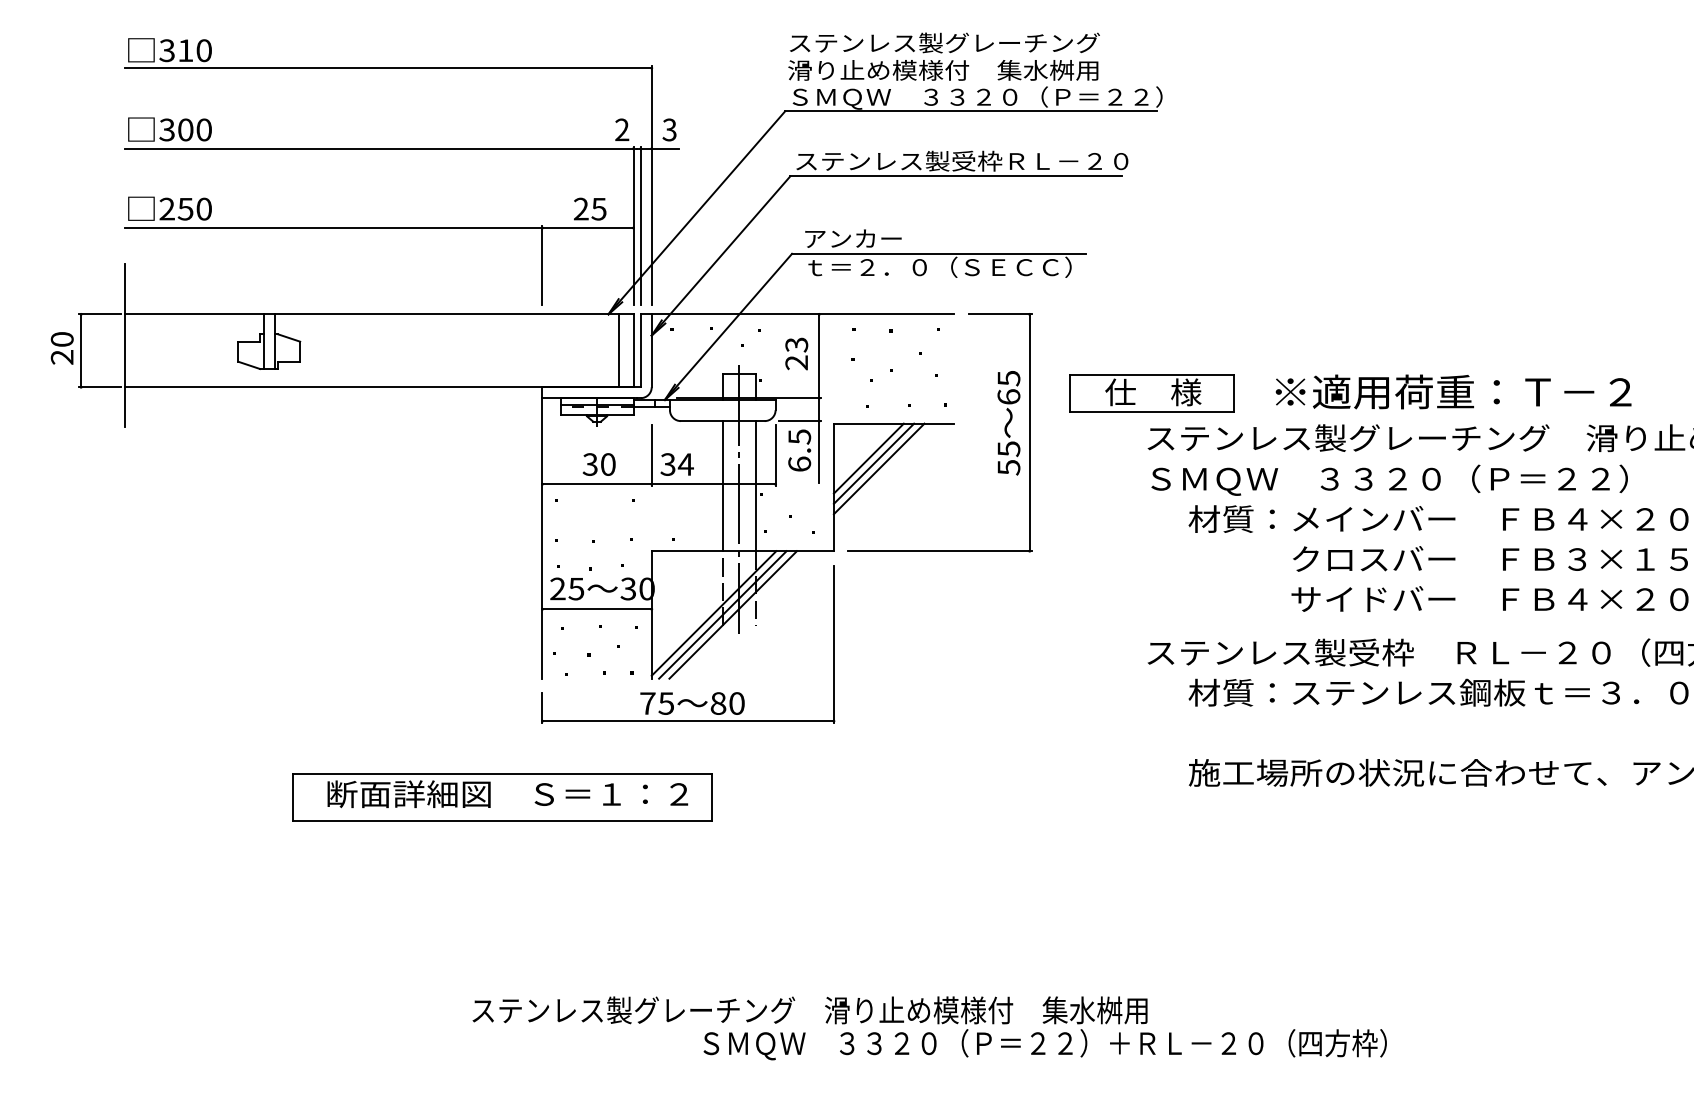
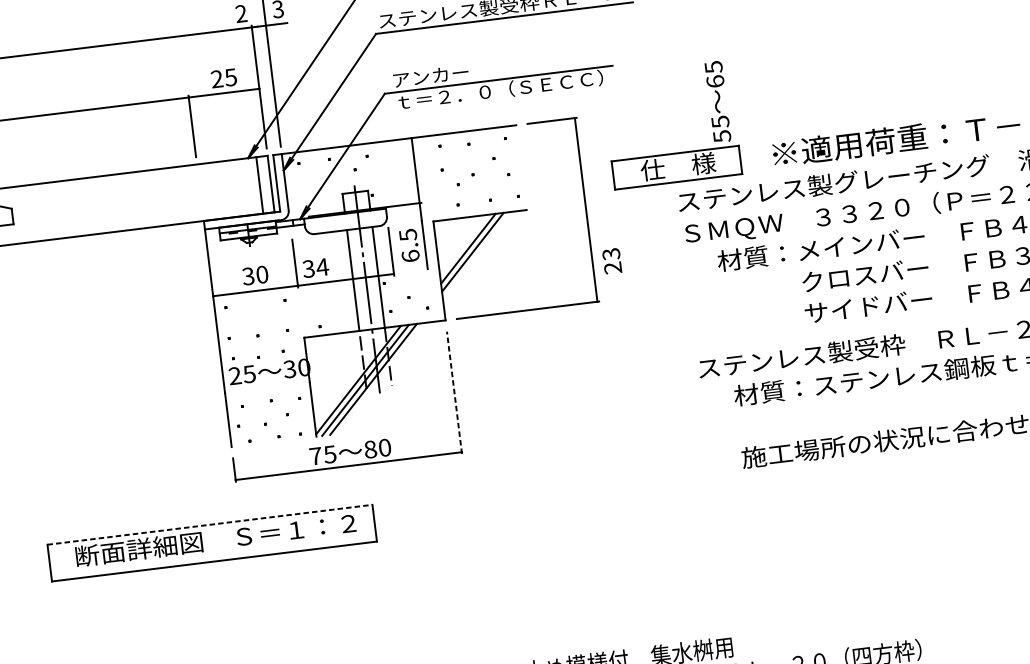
line: (640, 225) -> (264, 86), removed
text: (796, 353) -> (611, 260), moved
line: (800, 421) -> (407, 223), removed
text: (1008, 423) -> (717, 102), moved
line: (868, 458) -> (463, 245), removed
line: (596, 609) -> (267, 388), removed
line: (833, 644) -> (454, 392), solid -> dashed
line: (503, 774) -> (210, 525), solid -> dashed

